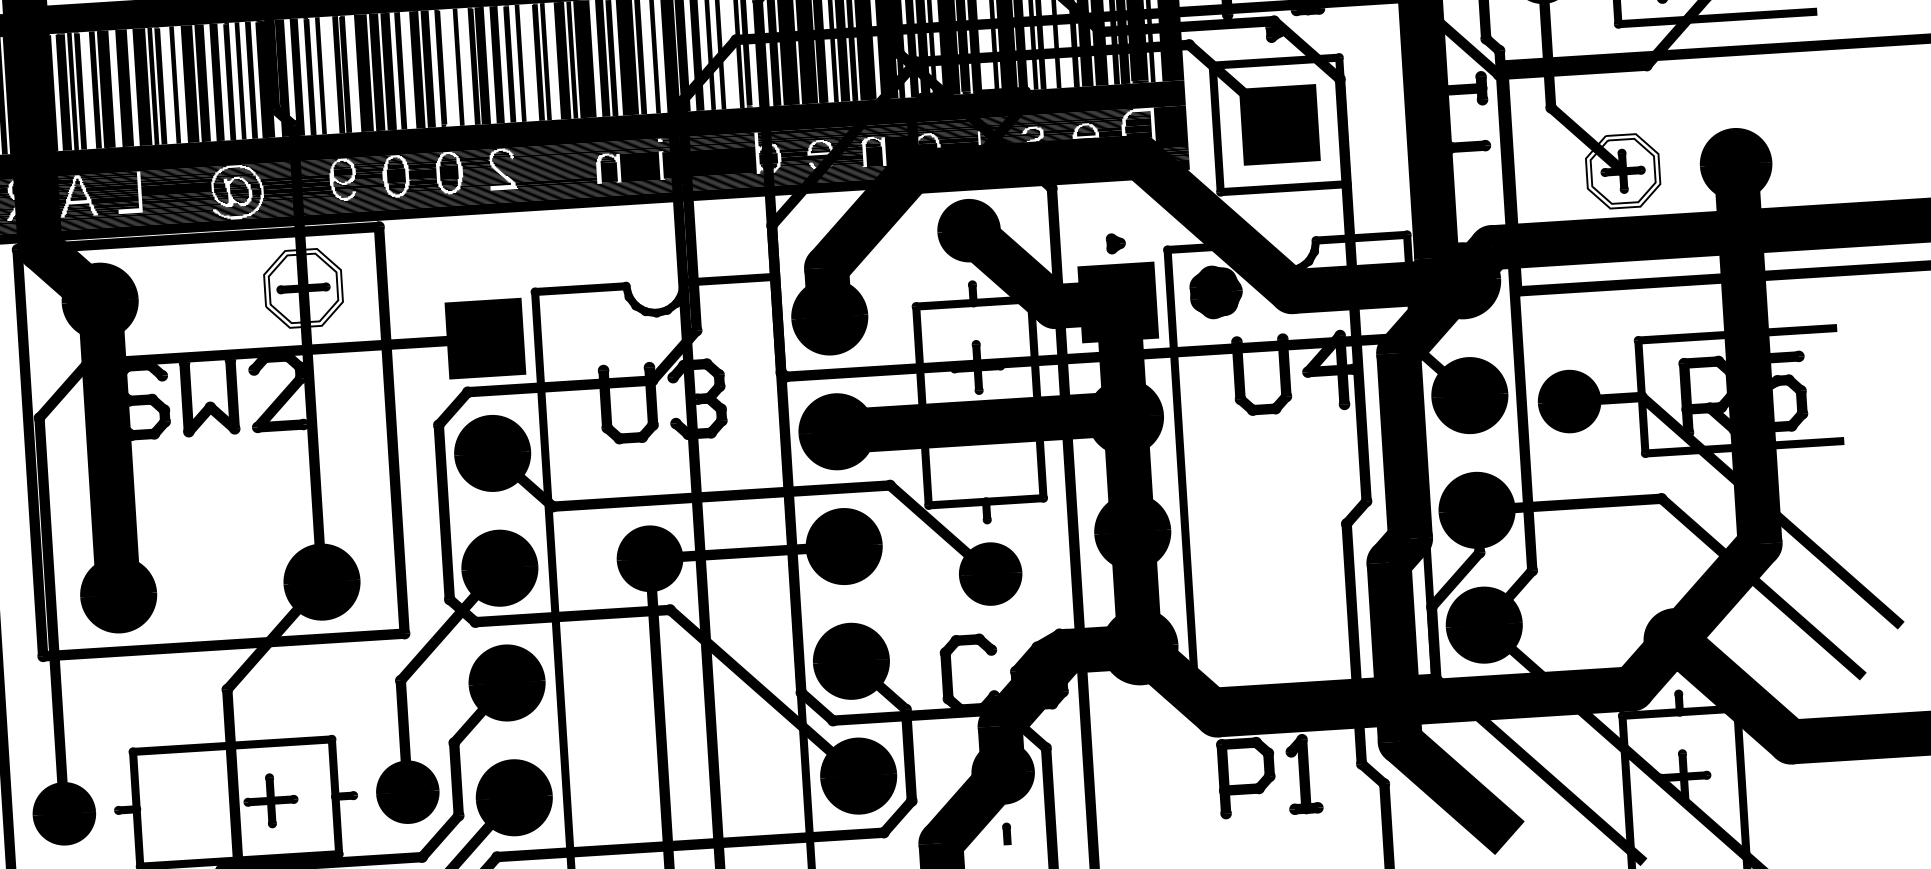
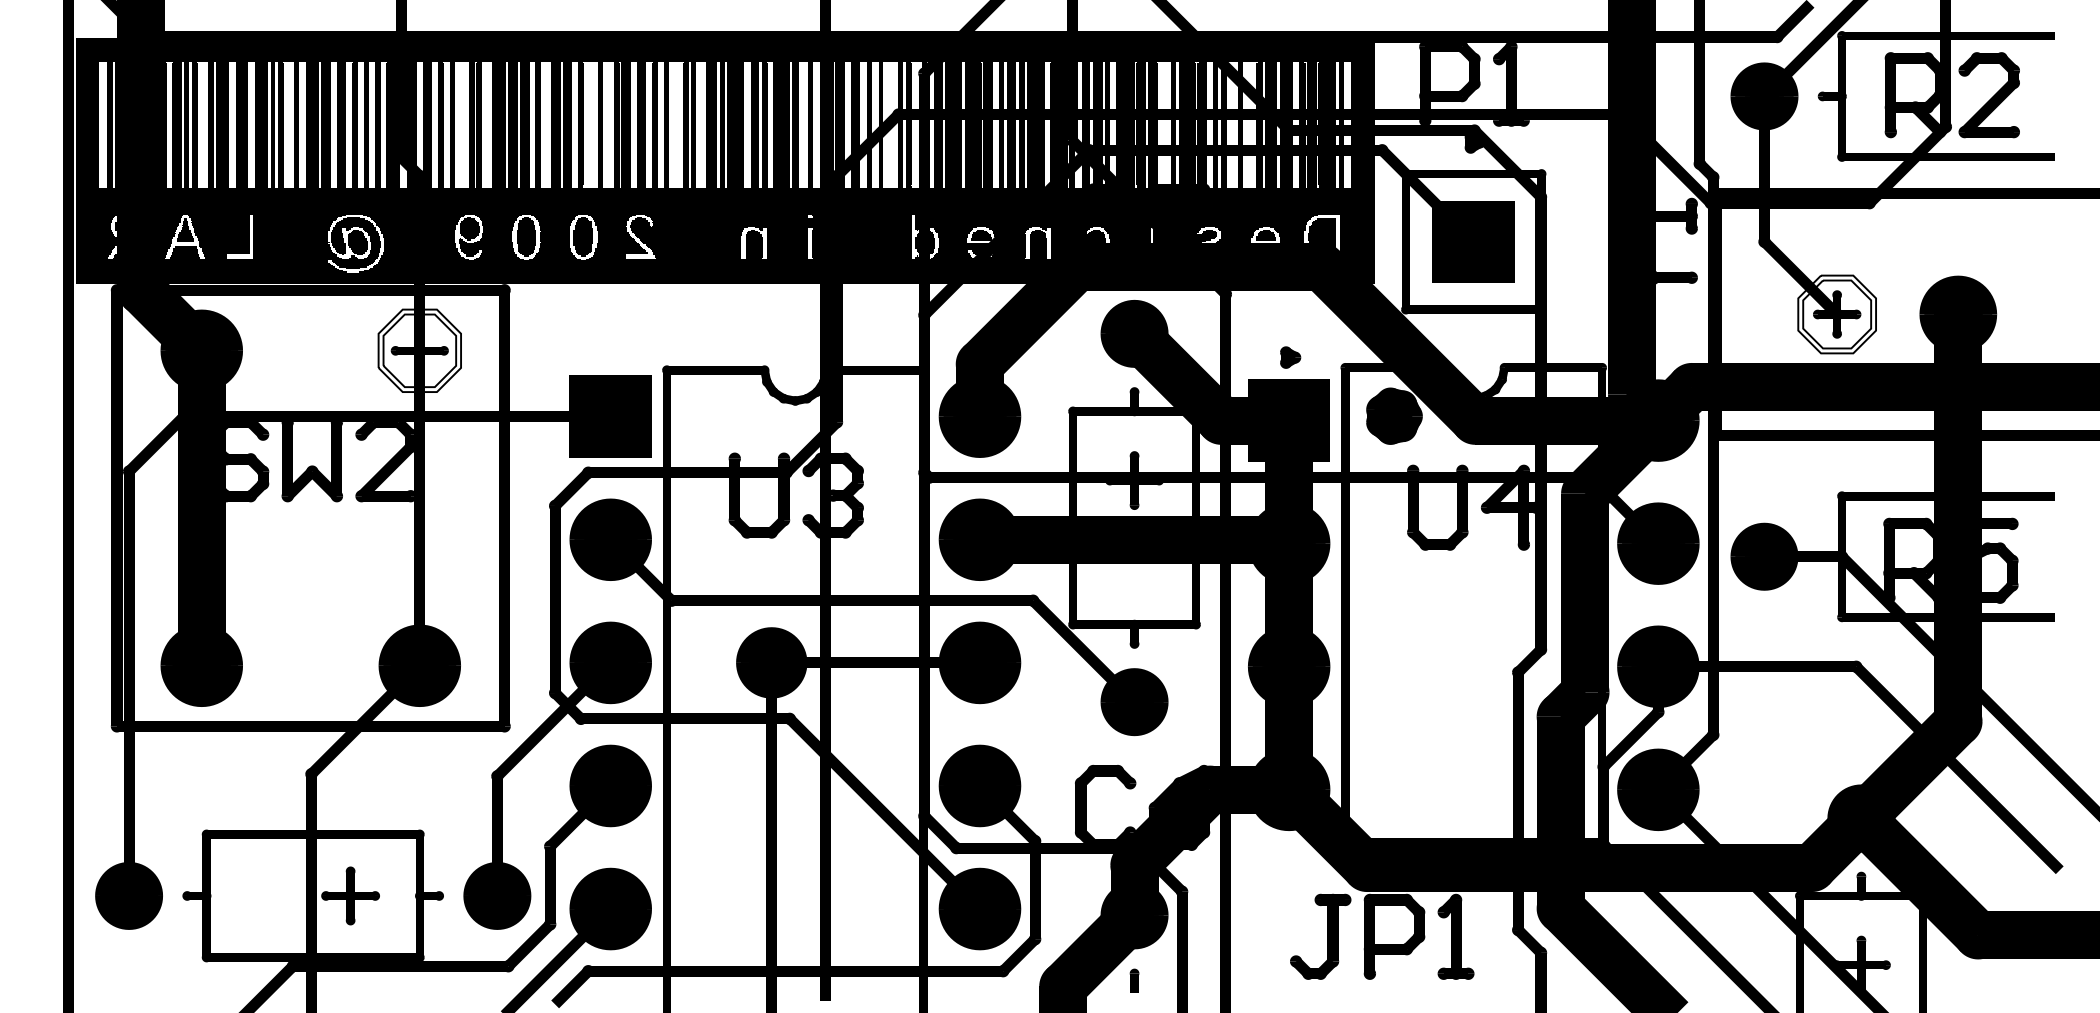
part: (1184, 781) -> (1327, 936), added

